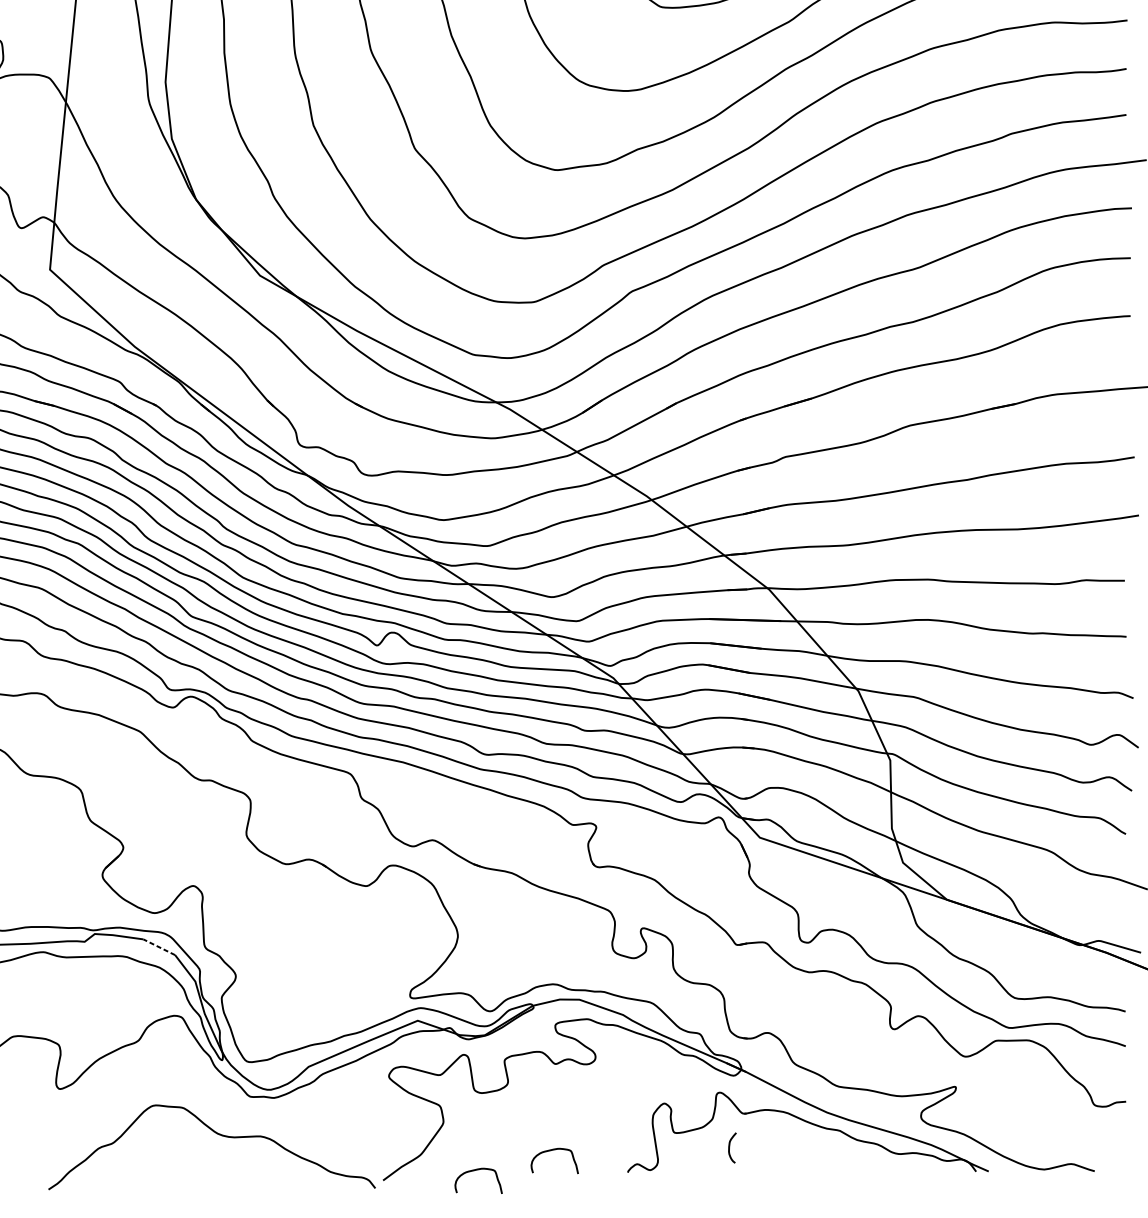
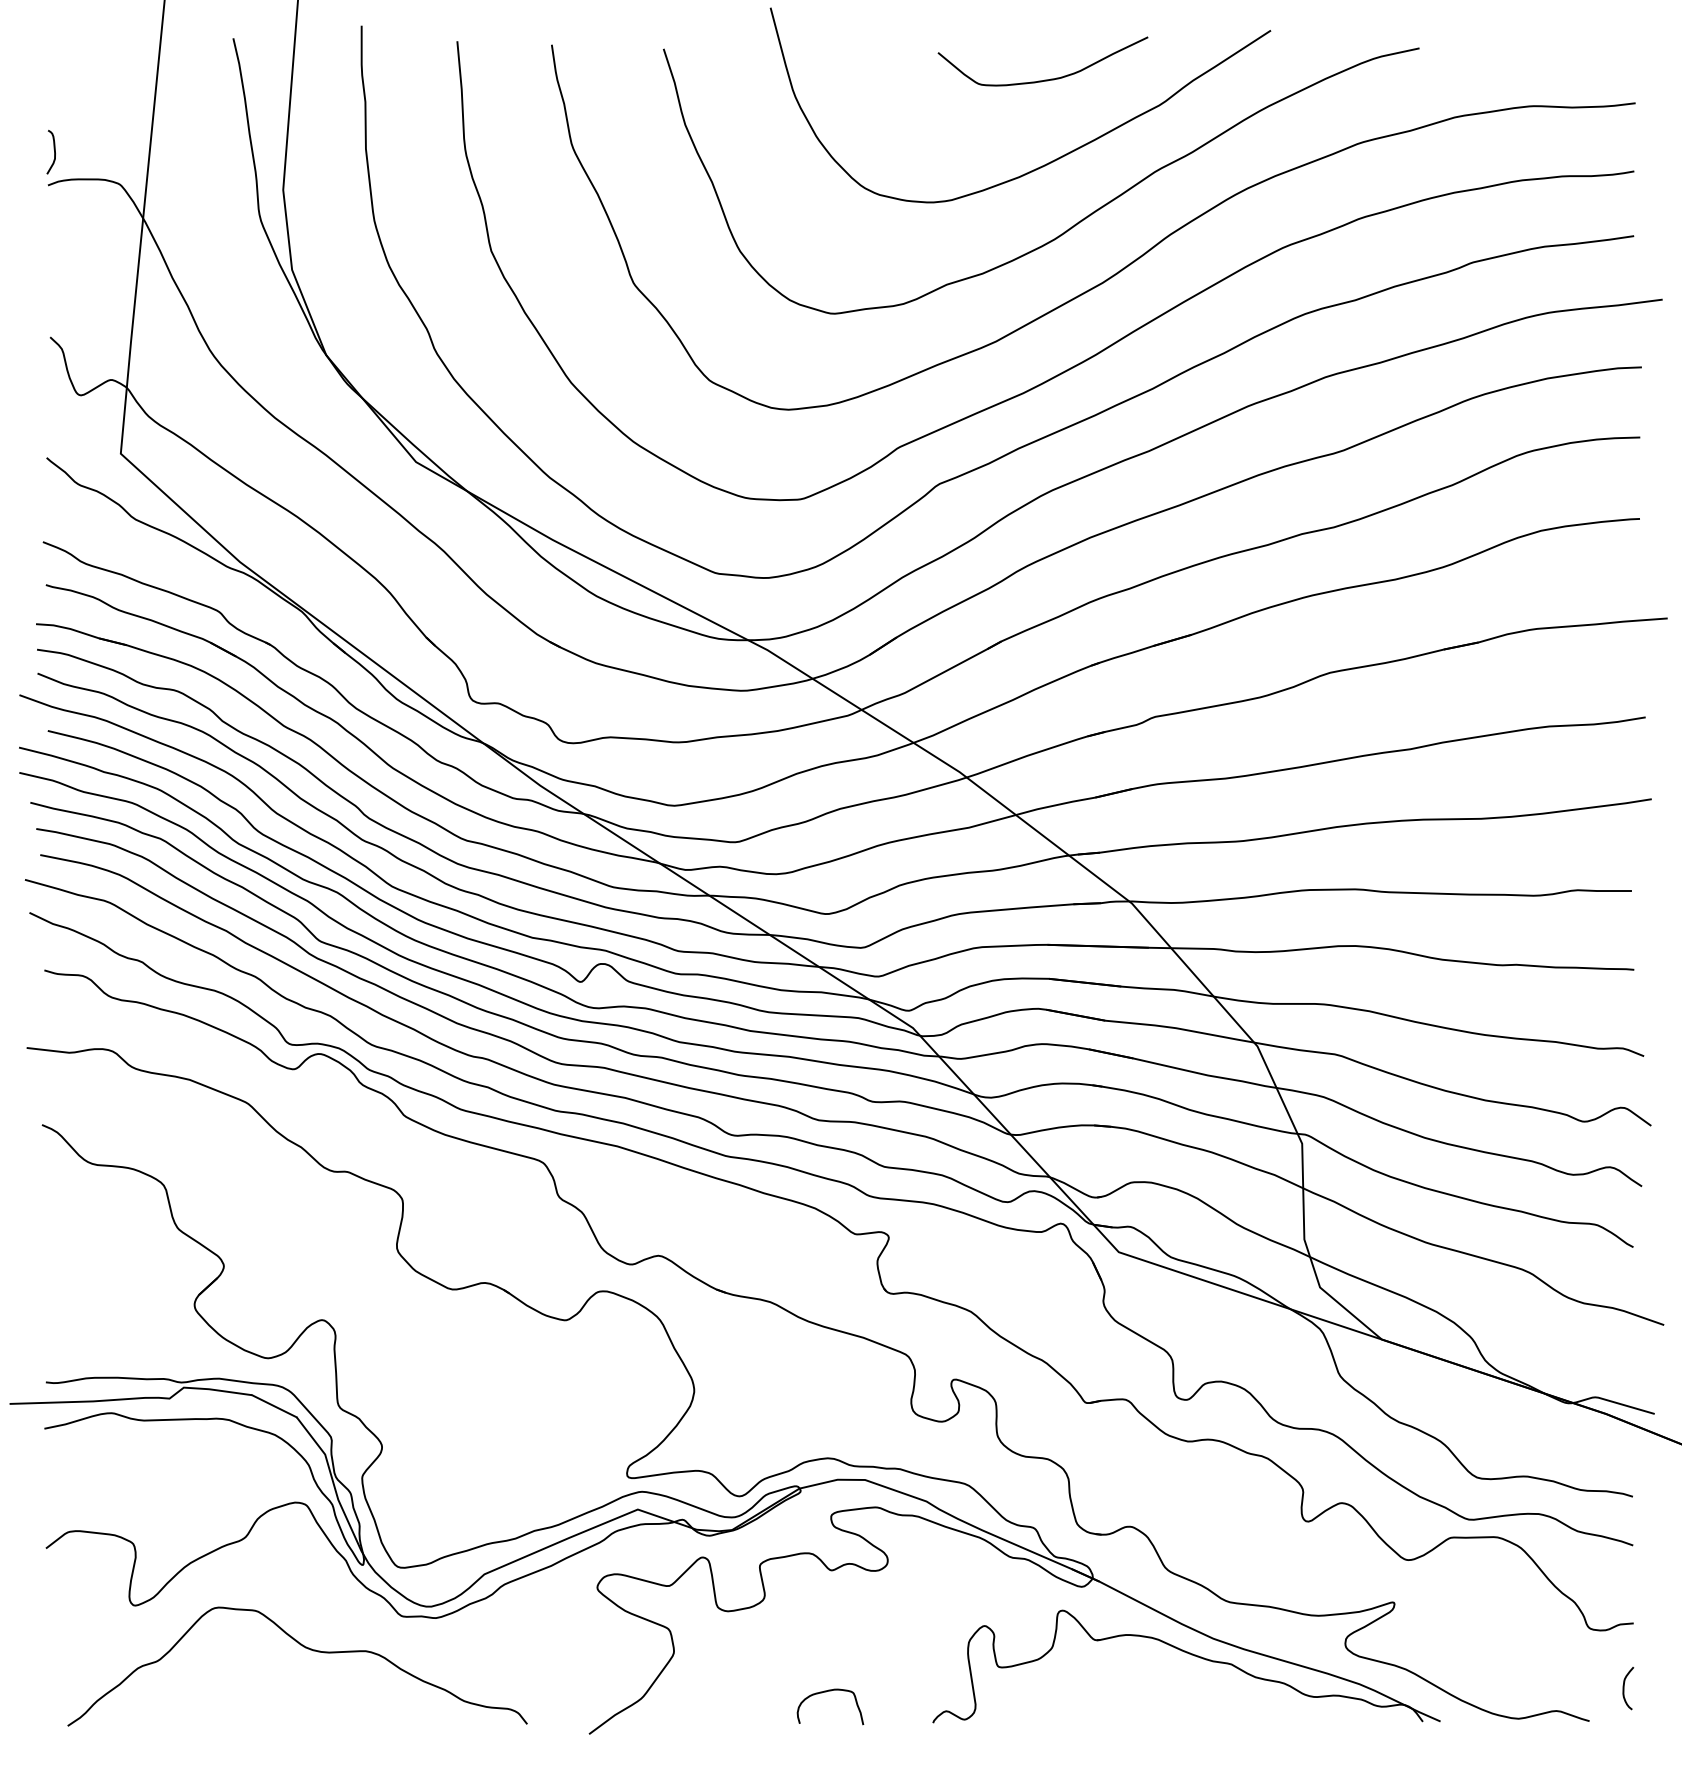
line: (159, 947) -> (274, 1406), dashed -> solid
curve: (217, 1134) -> (305, 1648), moved
curve: (729, 1148) -> (1624, 1688), moved
curve: (475, 1170) -> (719, 1720), removed

